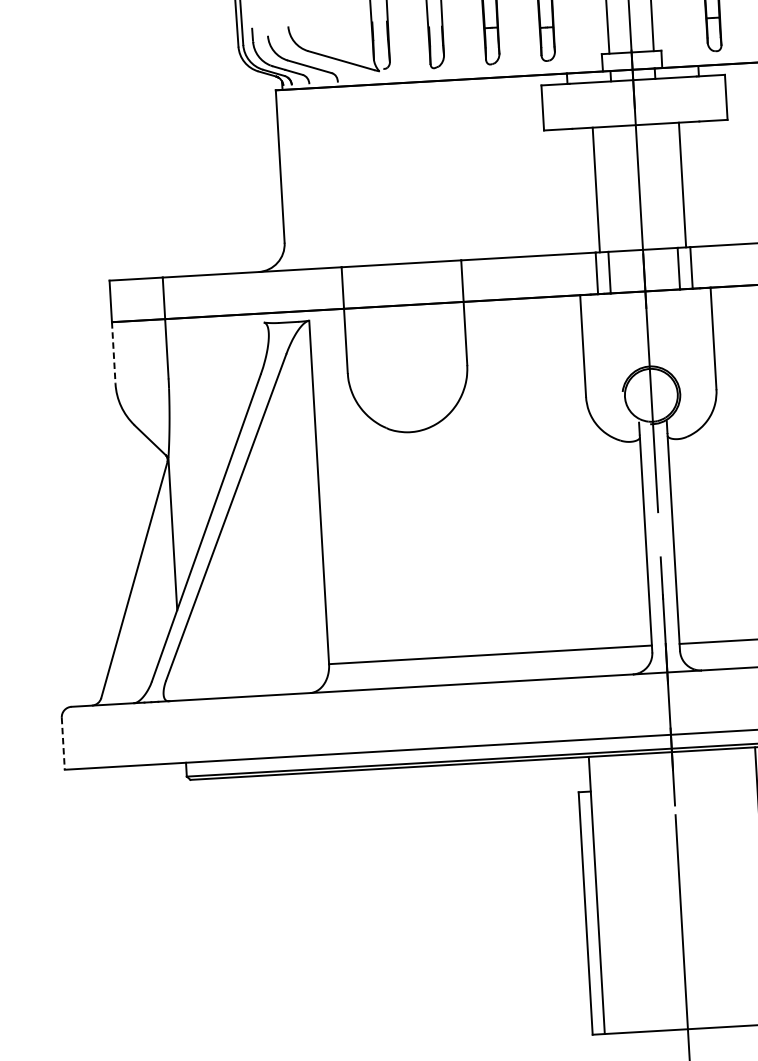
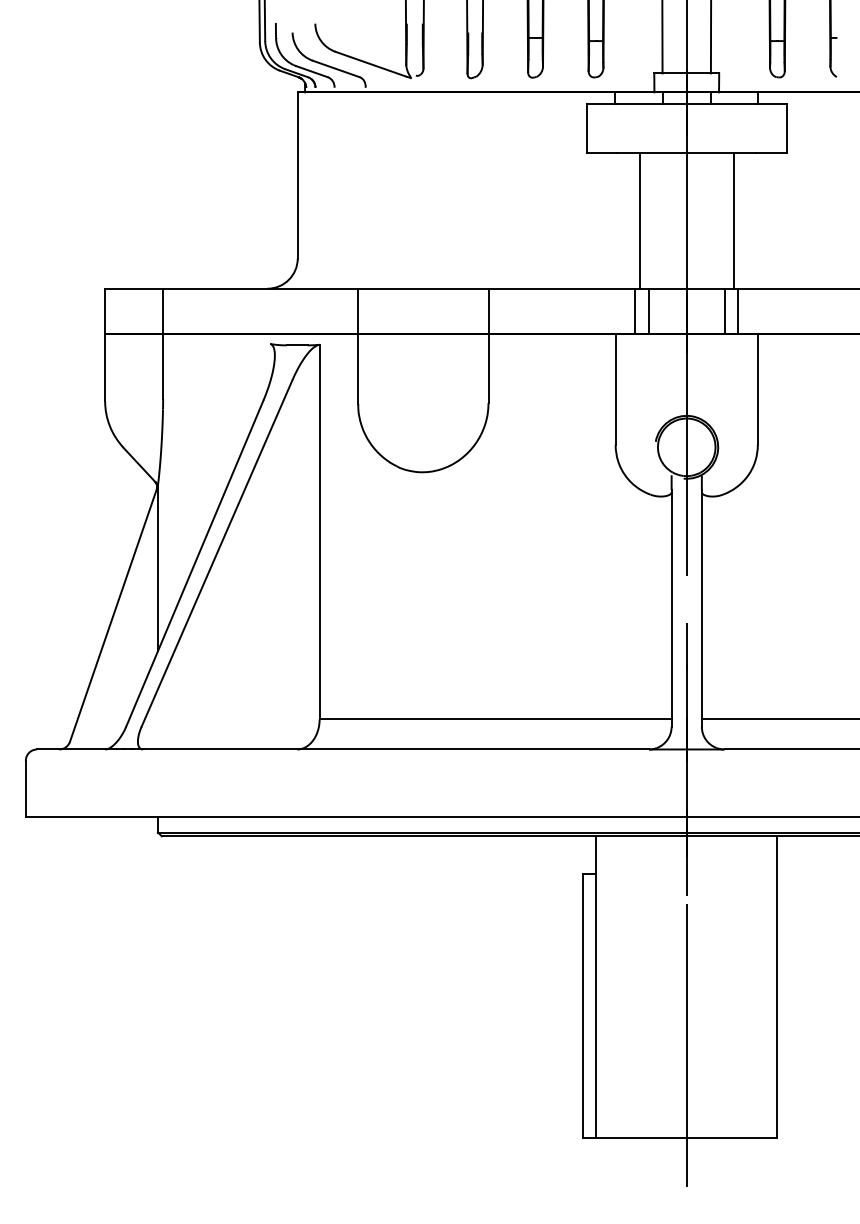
line: (114, 352) -> (105, 367), dashed -> solid
line: (63, 744) -> (25, 789), dashed -> solid

